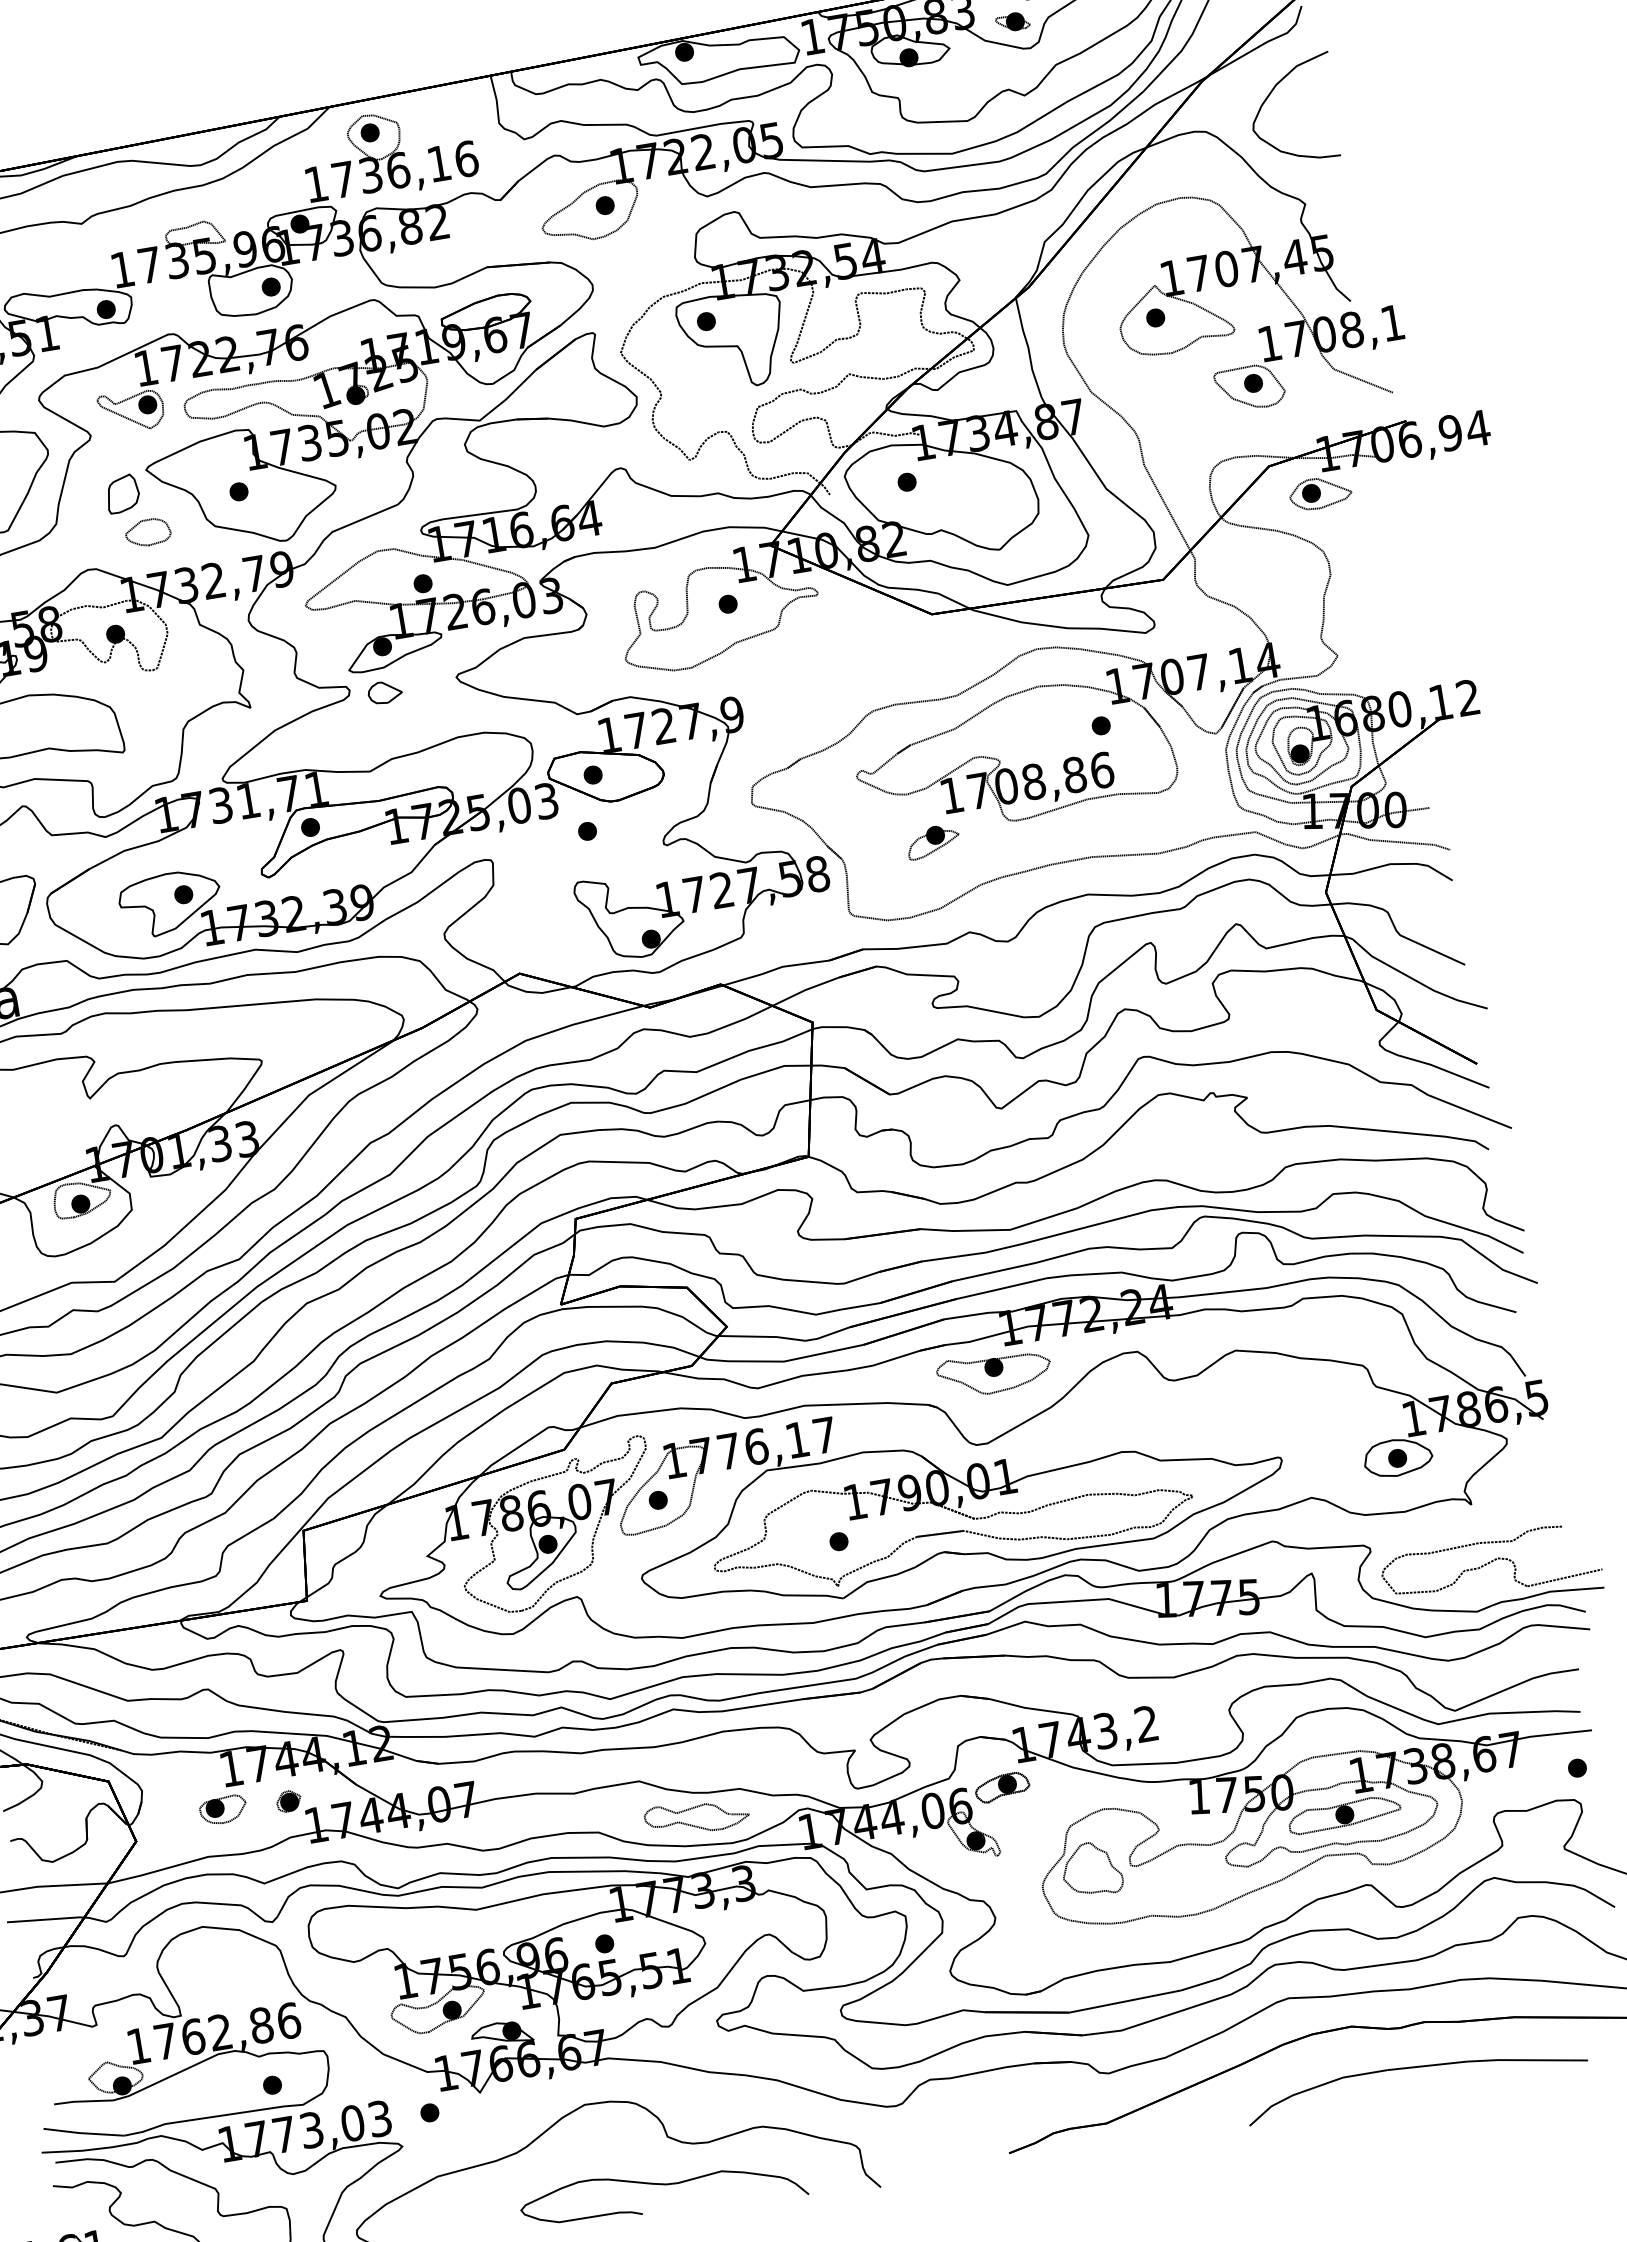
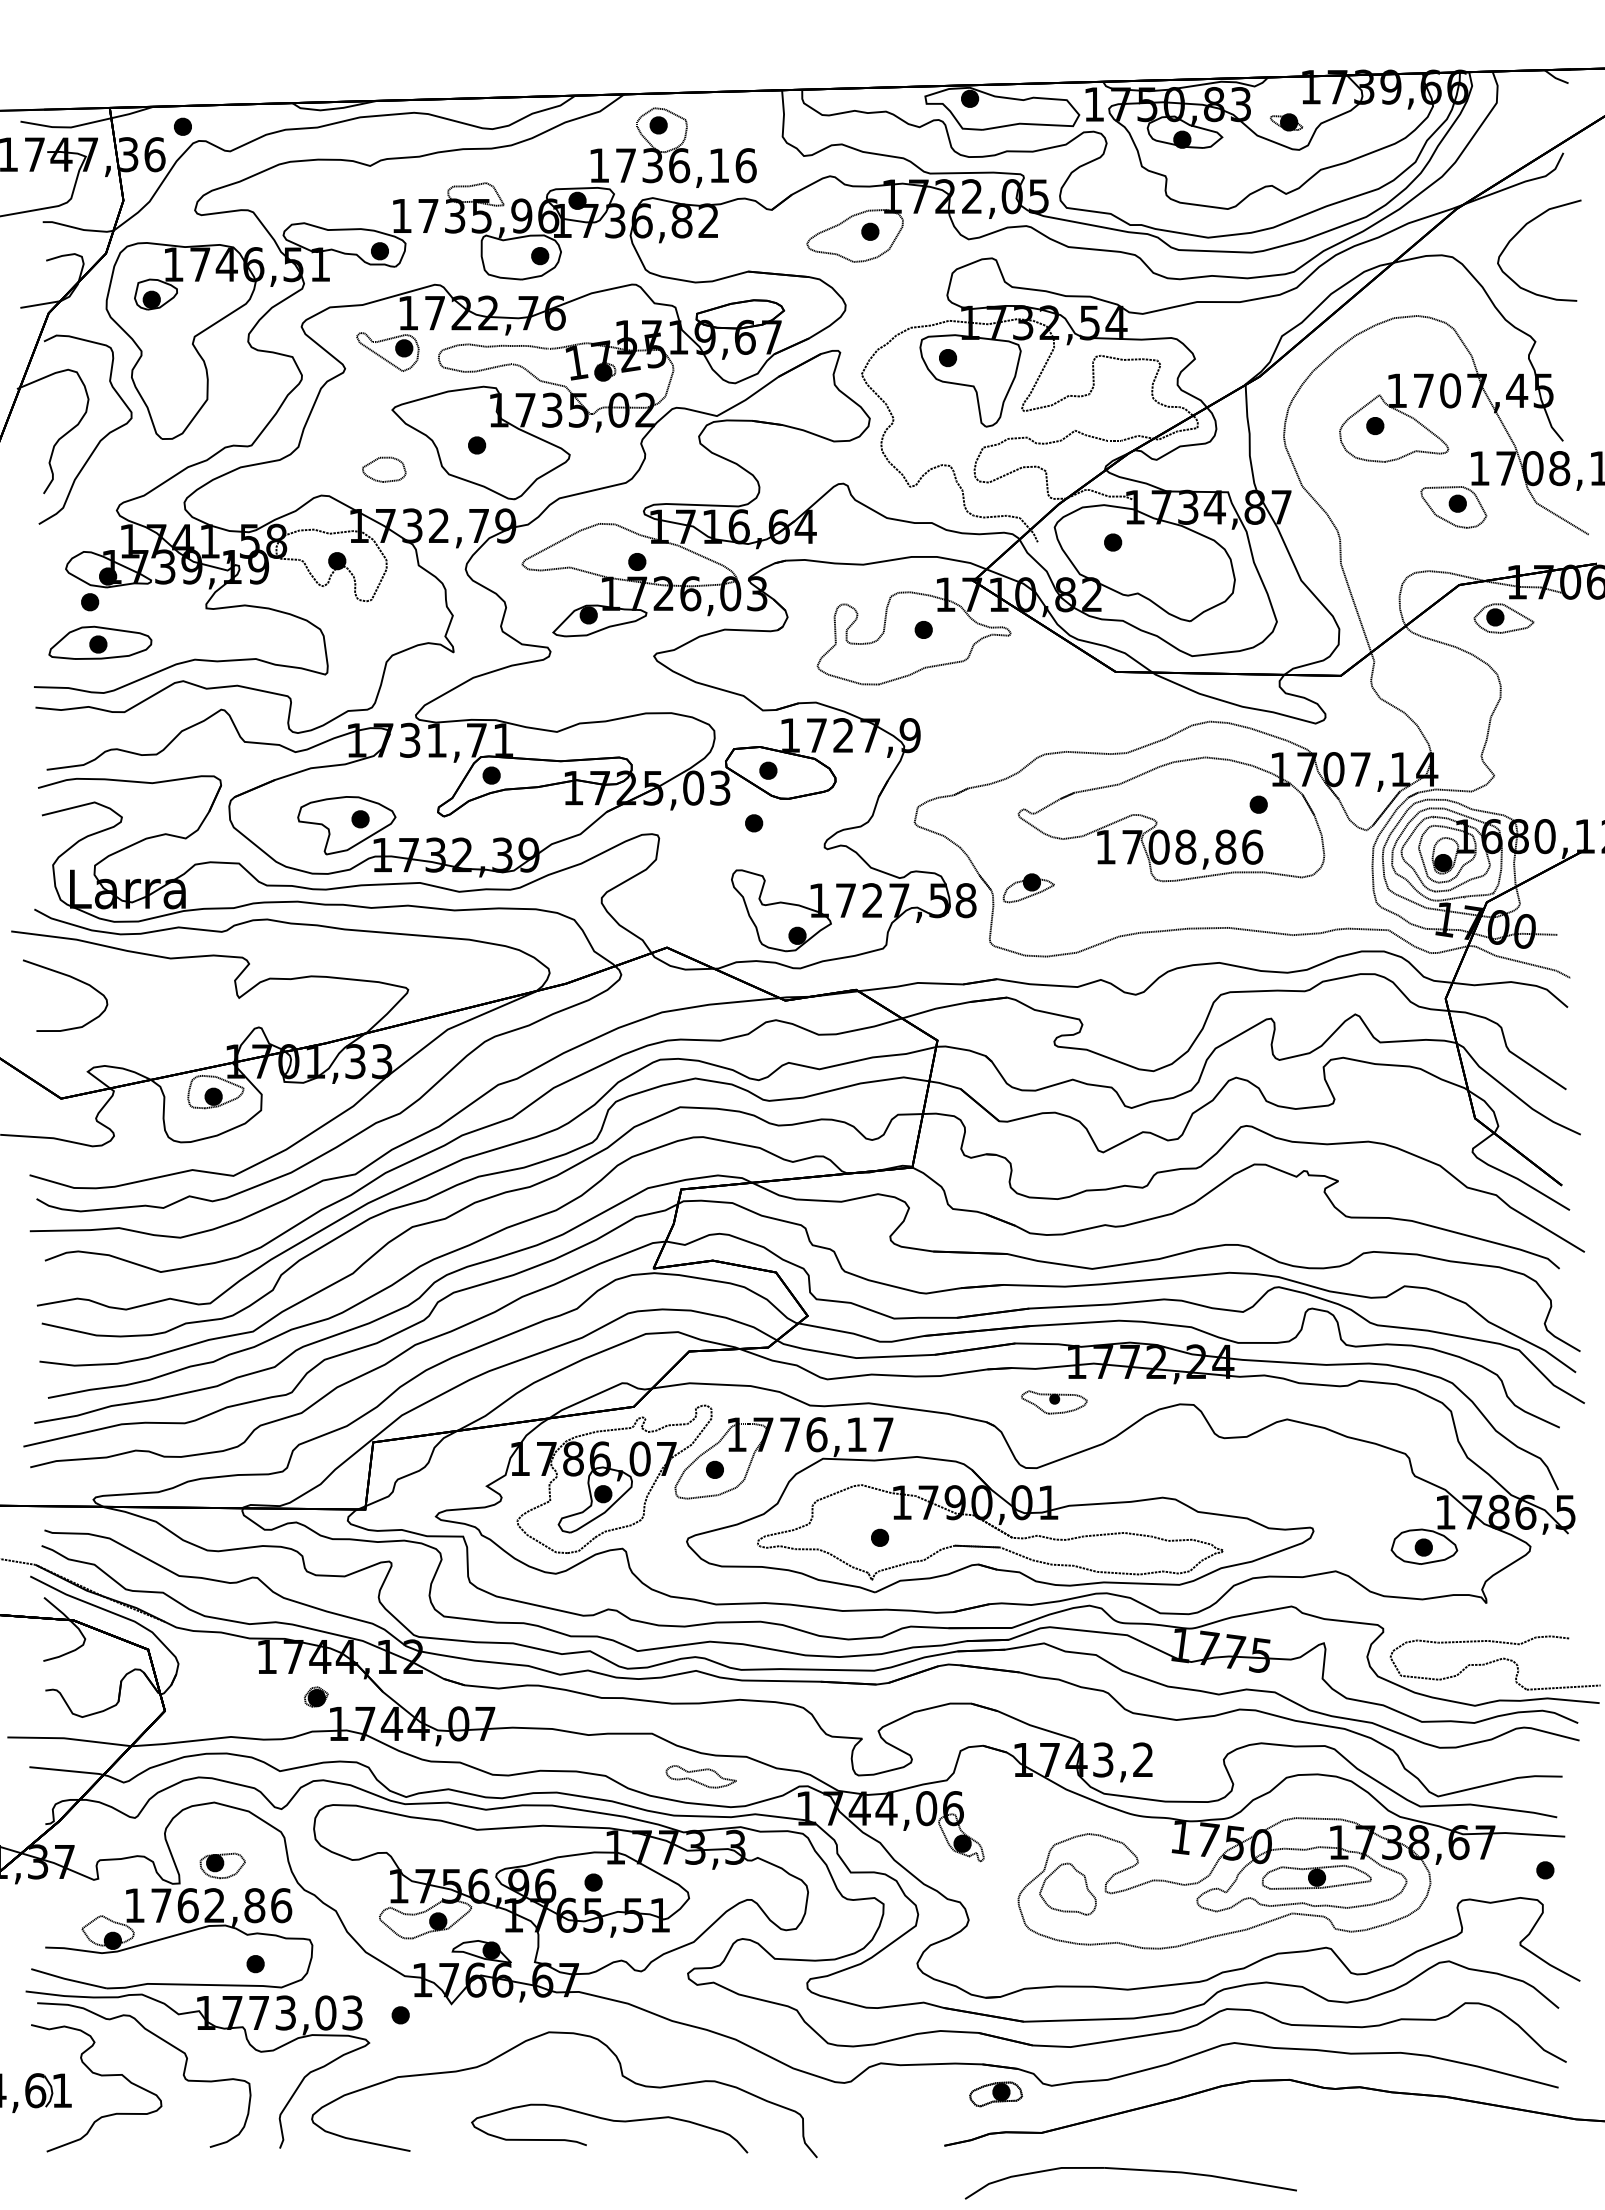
part: (122, 493) -> (366, 428), removed
part: (384, 692) -> (583, 659), removed
part: (933, 842) -> (1028, 888), moved
part: (994, 1373) -> (1054, 1402), size x0.6
part: (1002, 1787) -> (996, 2094), moved
part: (223, 1809) -> (222, 1865), moved
part: (696, 1816) -> (700, 1776), size x0.7
part: (1414, 2068) -> (1130, 2170), moved

